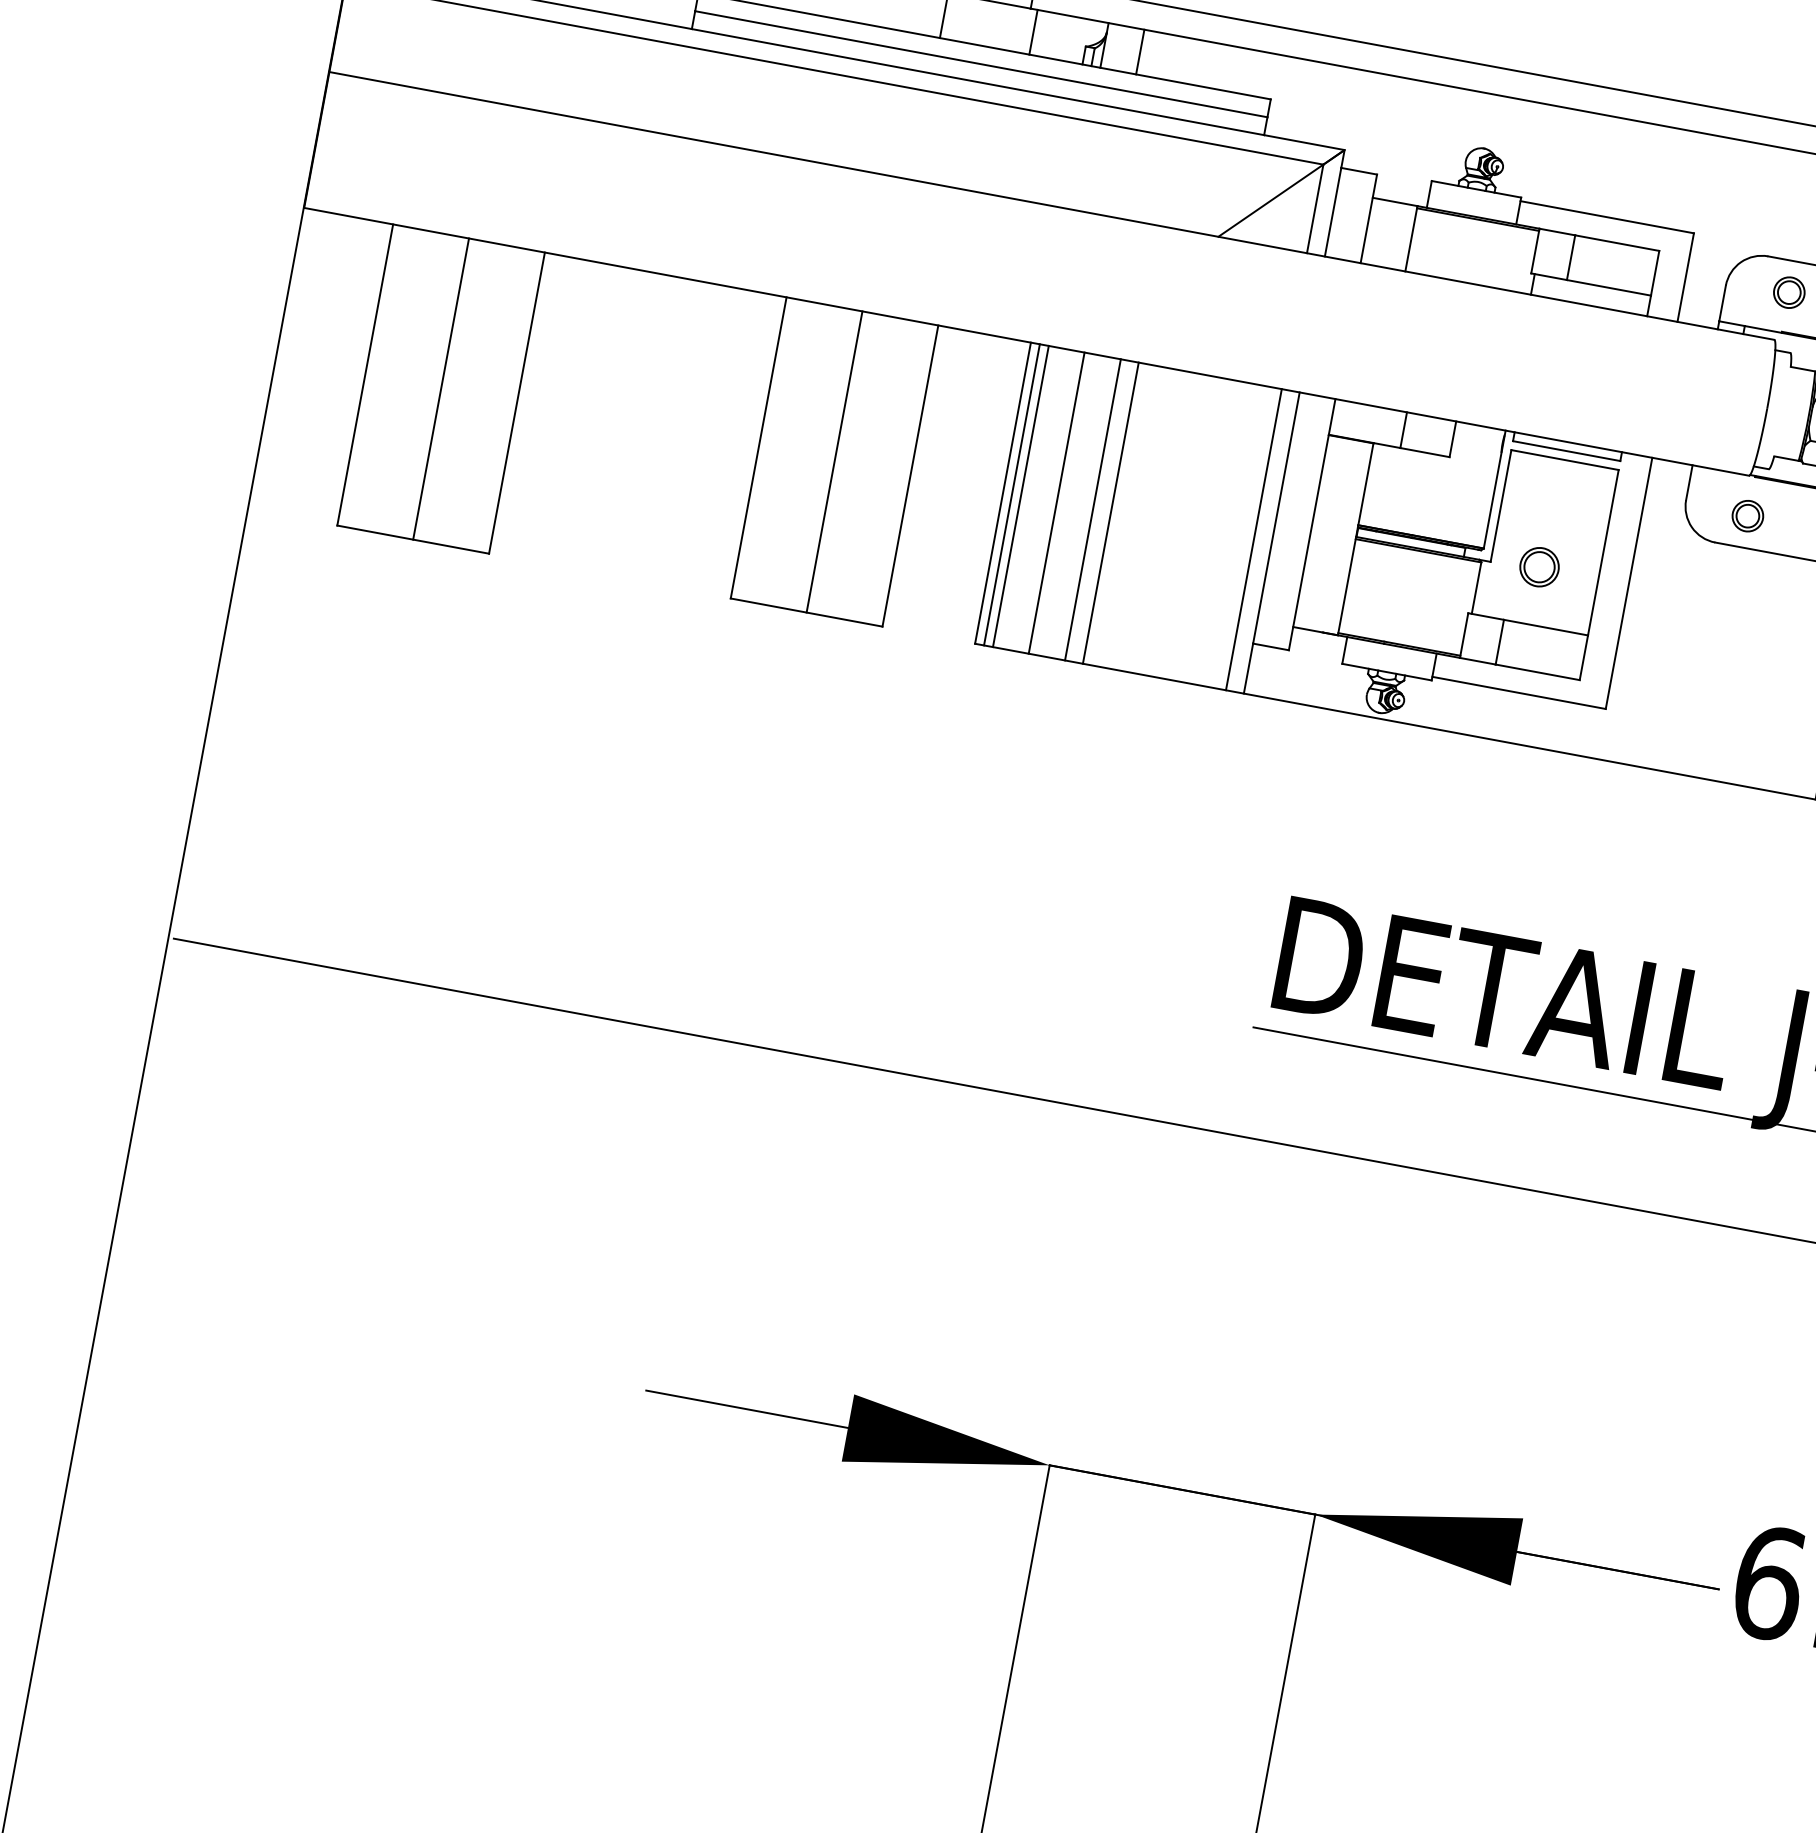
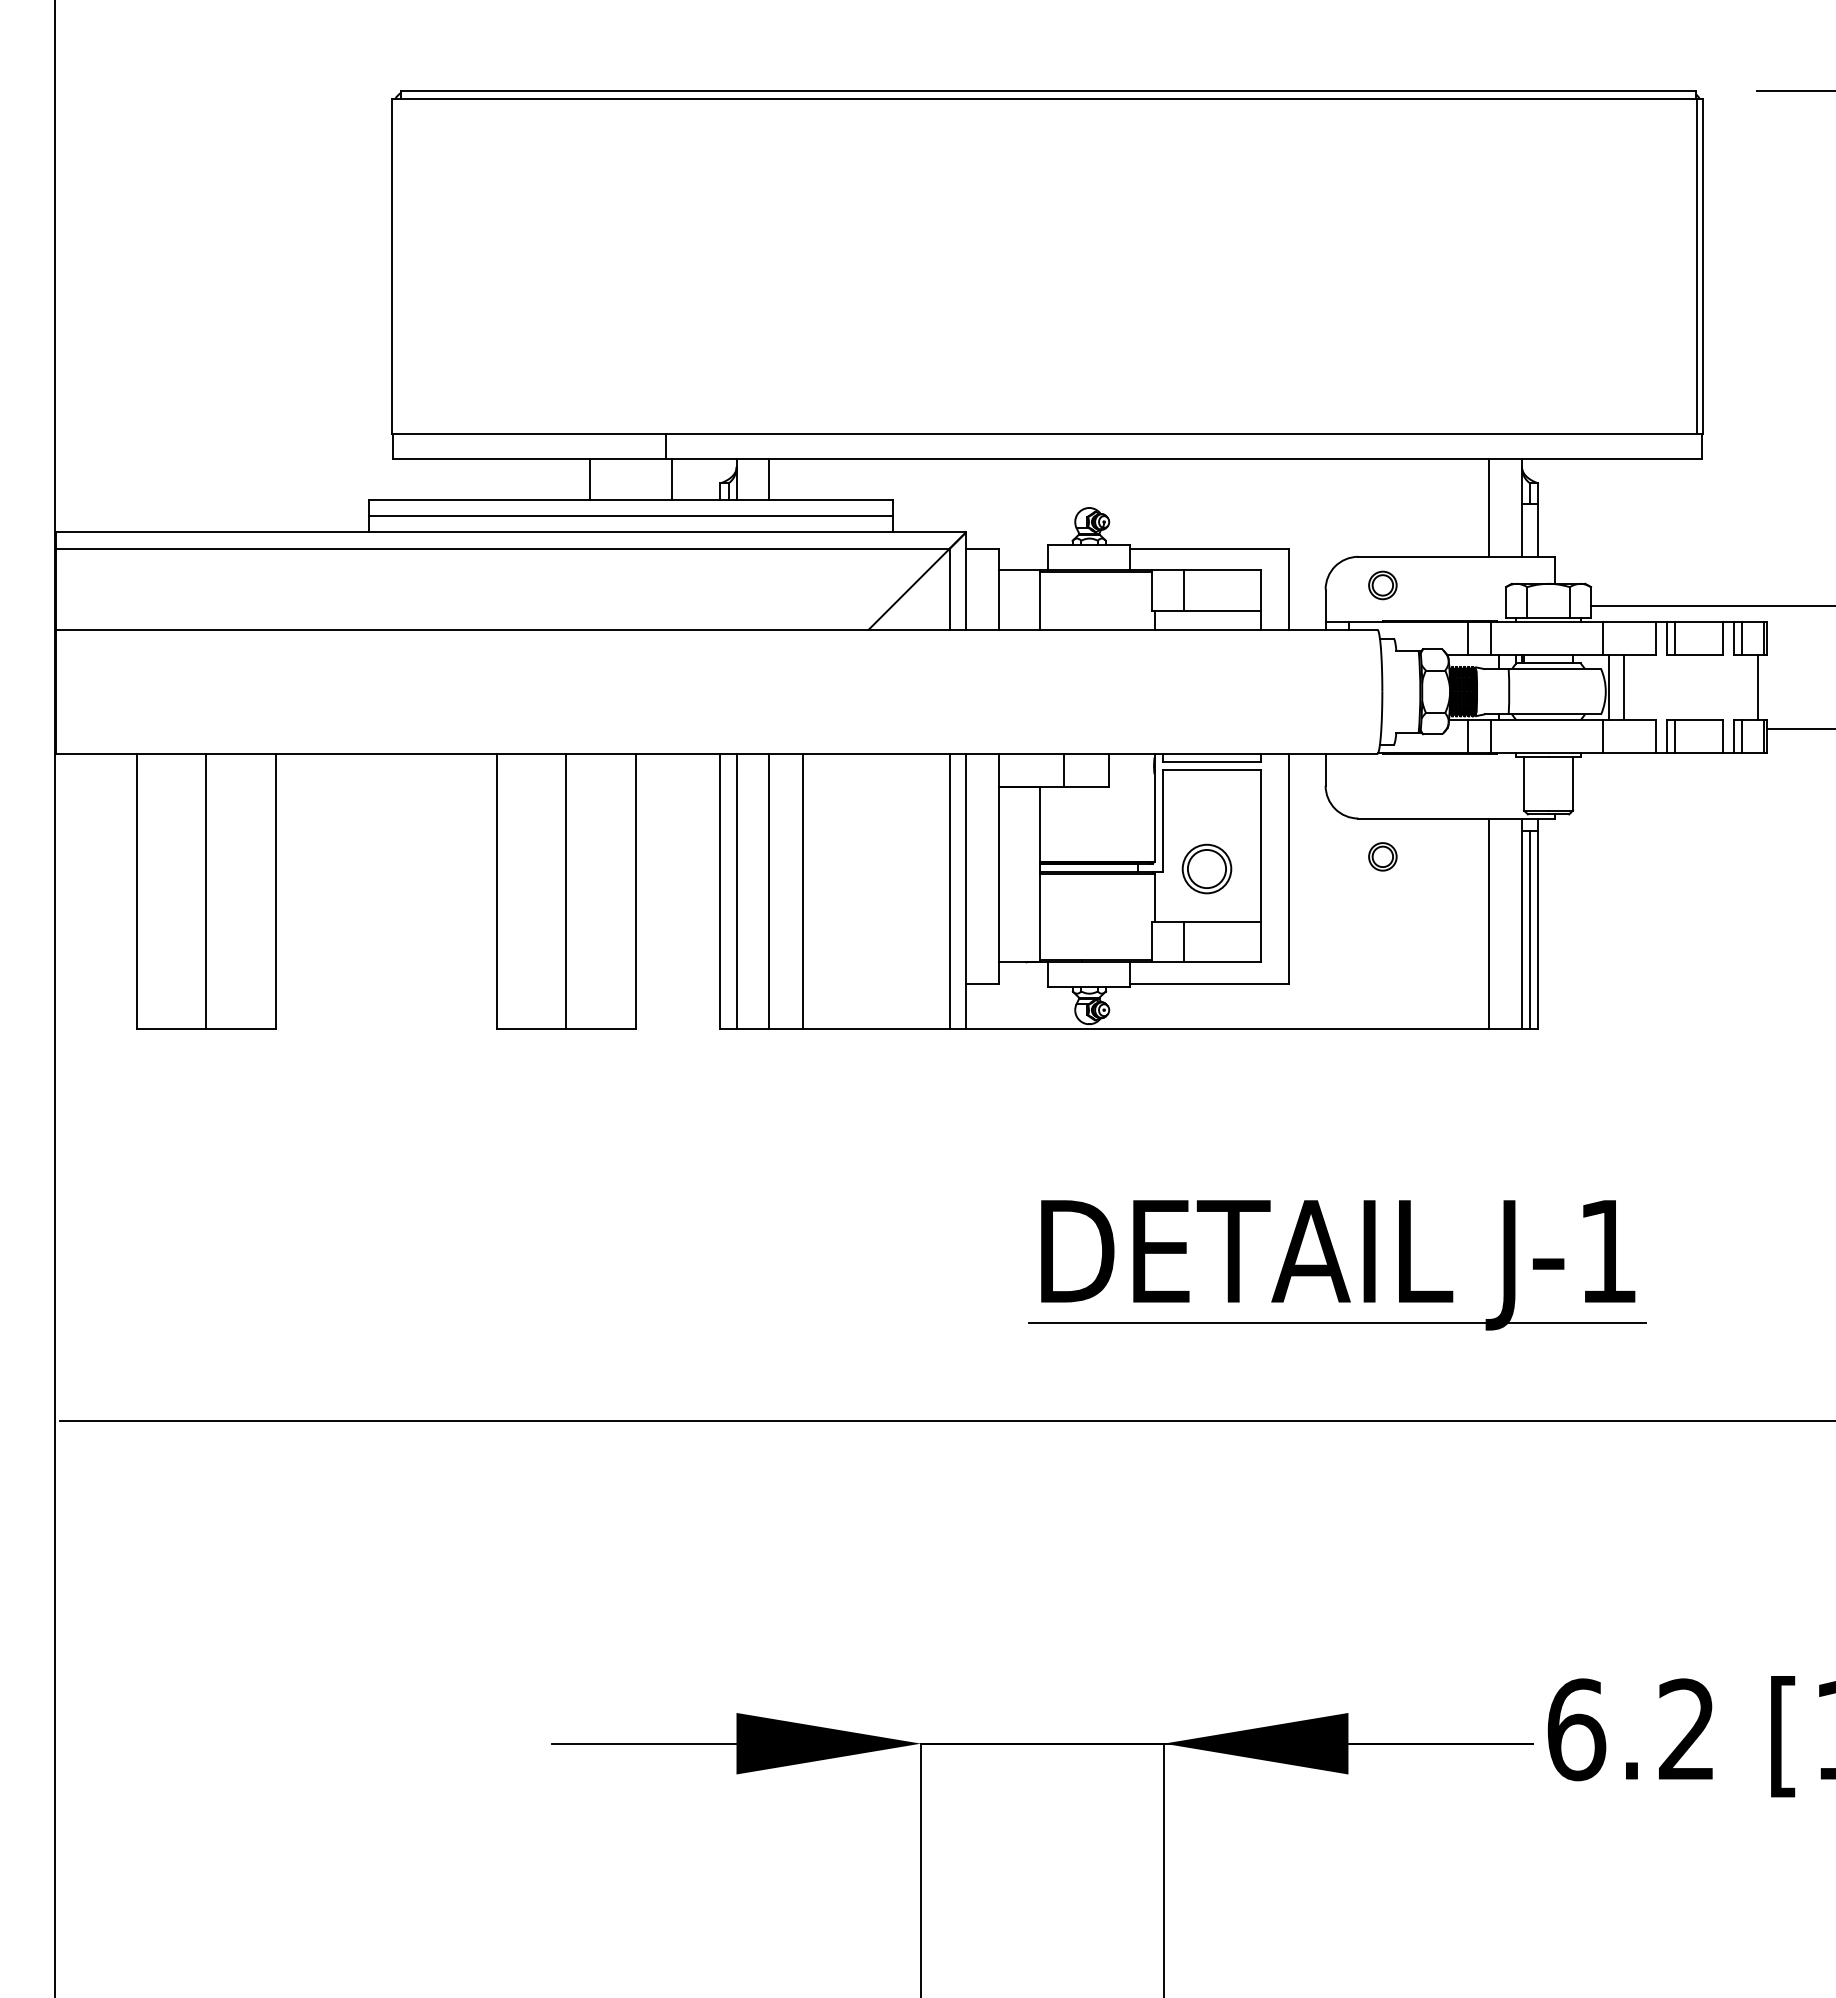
line: (1011, 494) -> (728, 891), removed
line: (1111, 513) -> (819, 891), removed
part: (1747, 515) -> (1382, 856), moved
part: (1538, 567) -> (1206, 869), size x1.4

